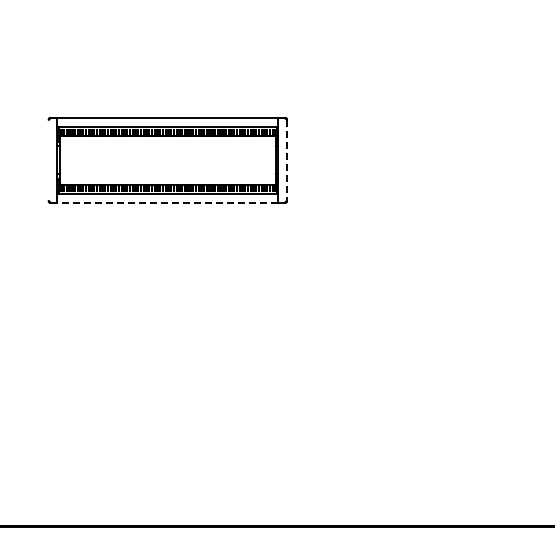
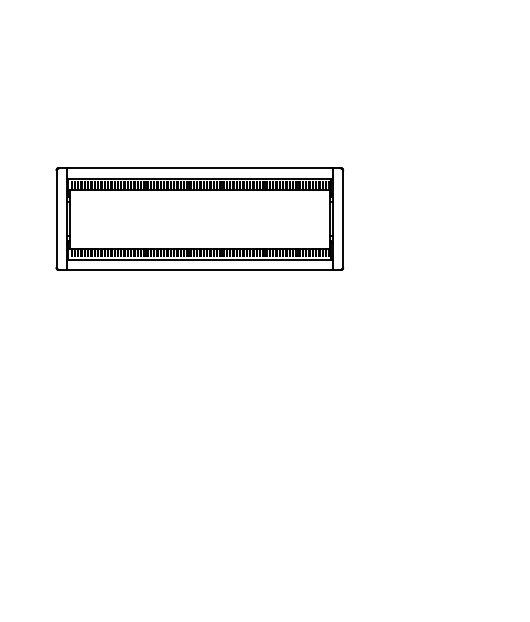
line: (48, 160) -> (56, 219), added
line: (286, 160) -> (342, 219), dashed -> solid
line: (167, 202) -> (199, 269), dashed -> solid

